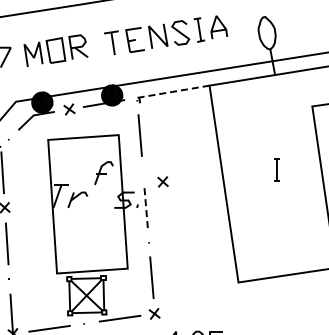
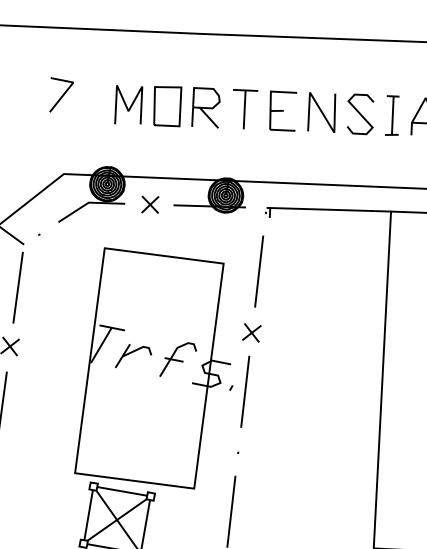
part: (55, 50) -> (166, 105), moved
line: (173, 91) -> (329, 209), dashed -> solid
part: (103, 172) -> (178, 358), moved
part: (162, 181) -> (251, 332), moved
line: (146, 206) -> (246, 391), dashed -> solid

